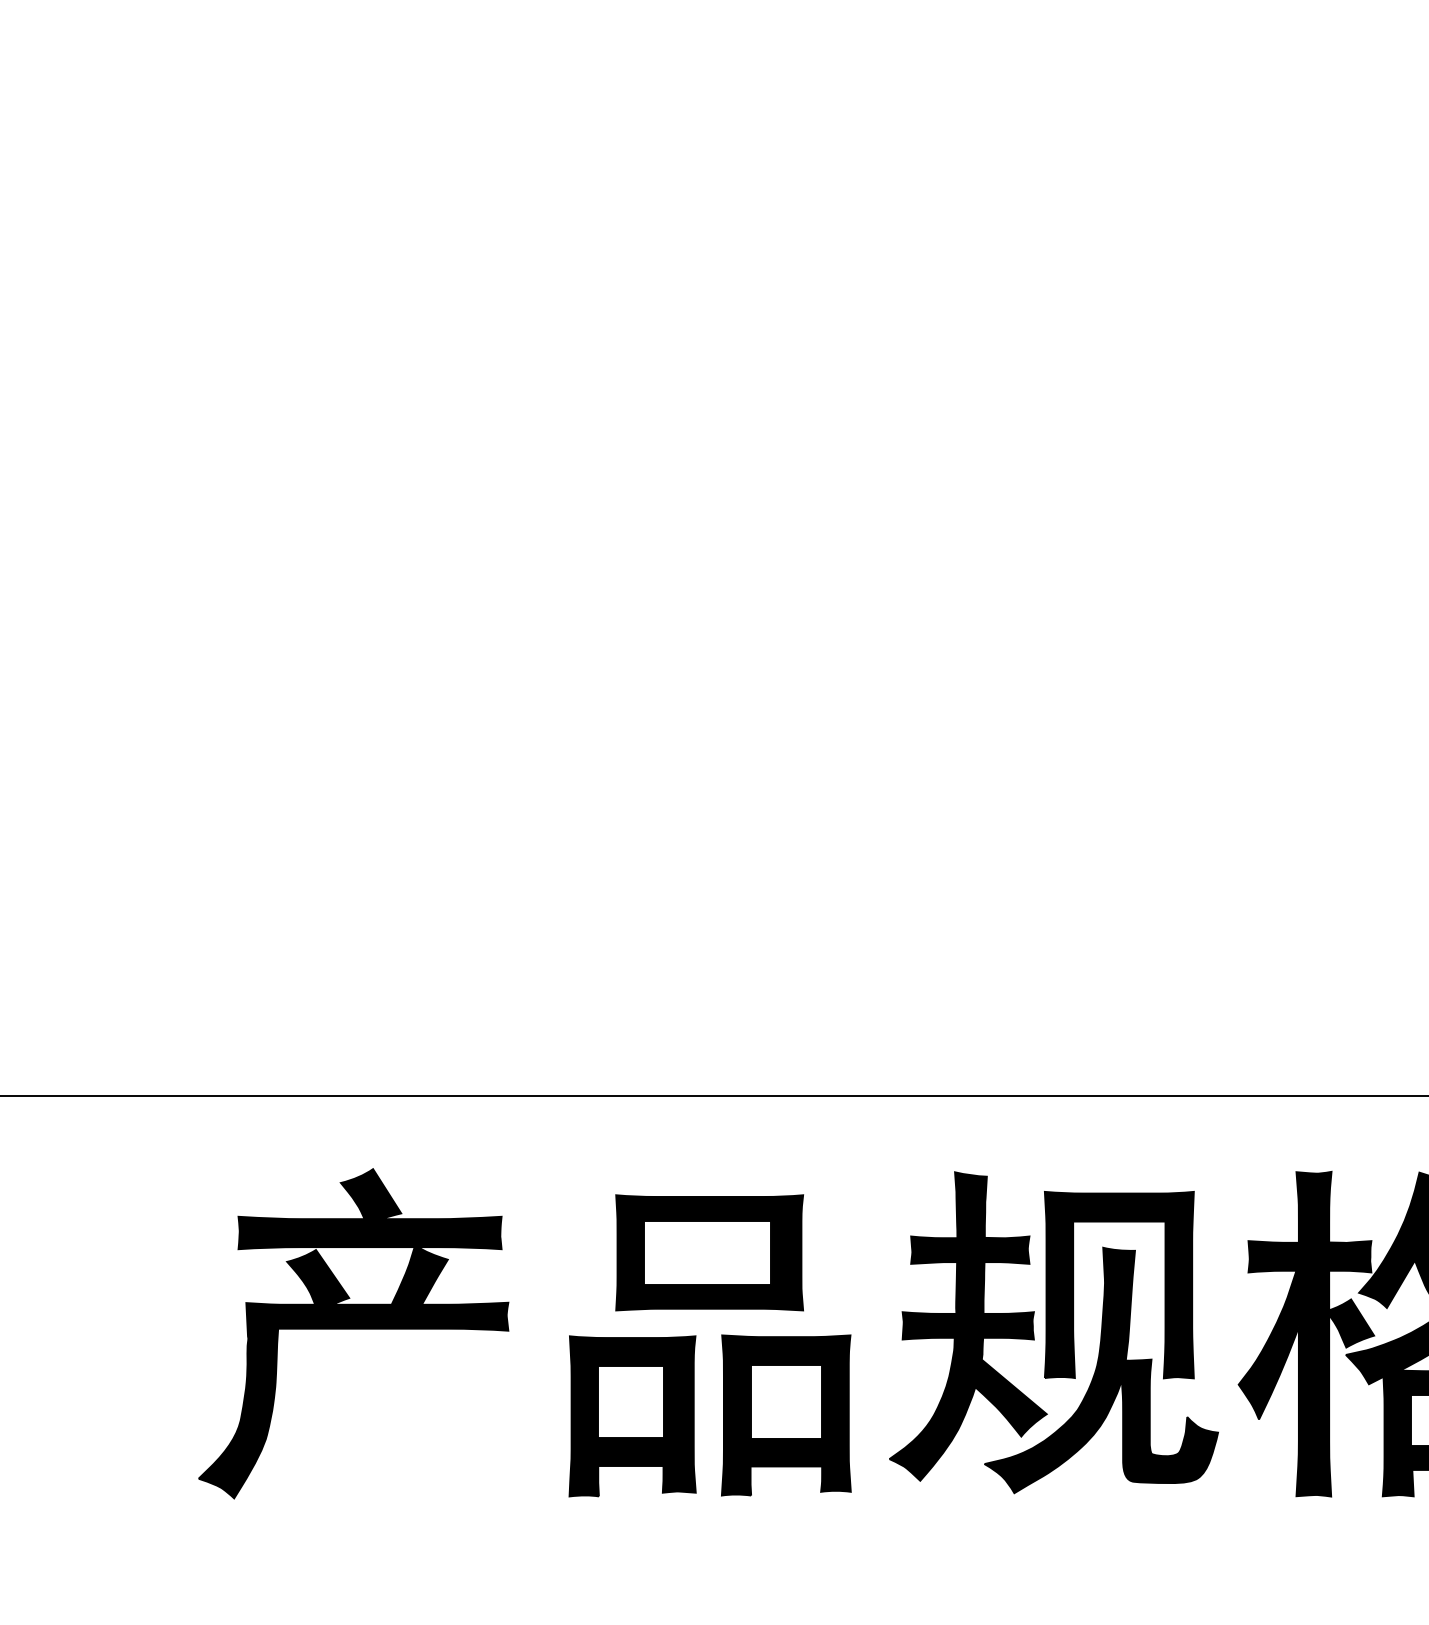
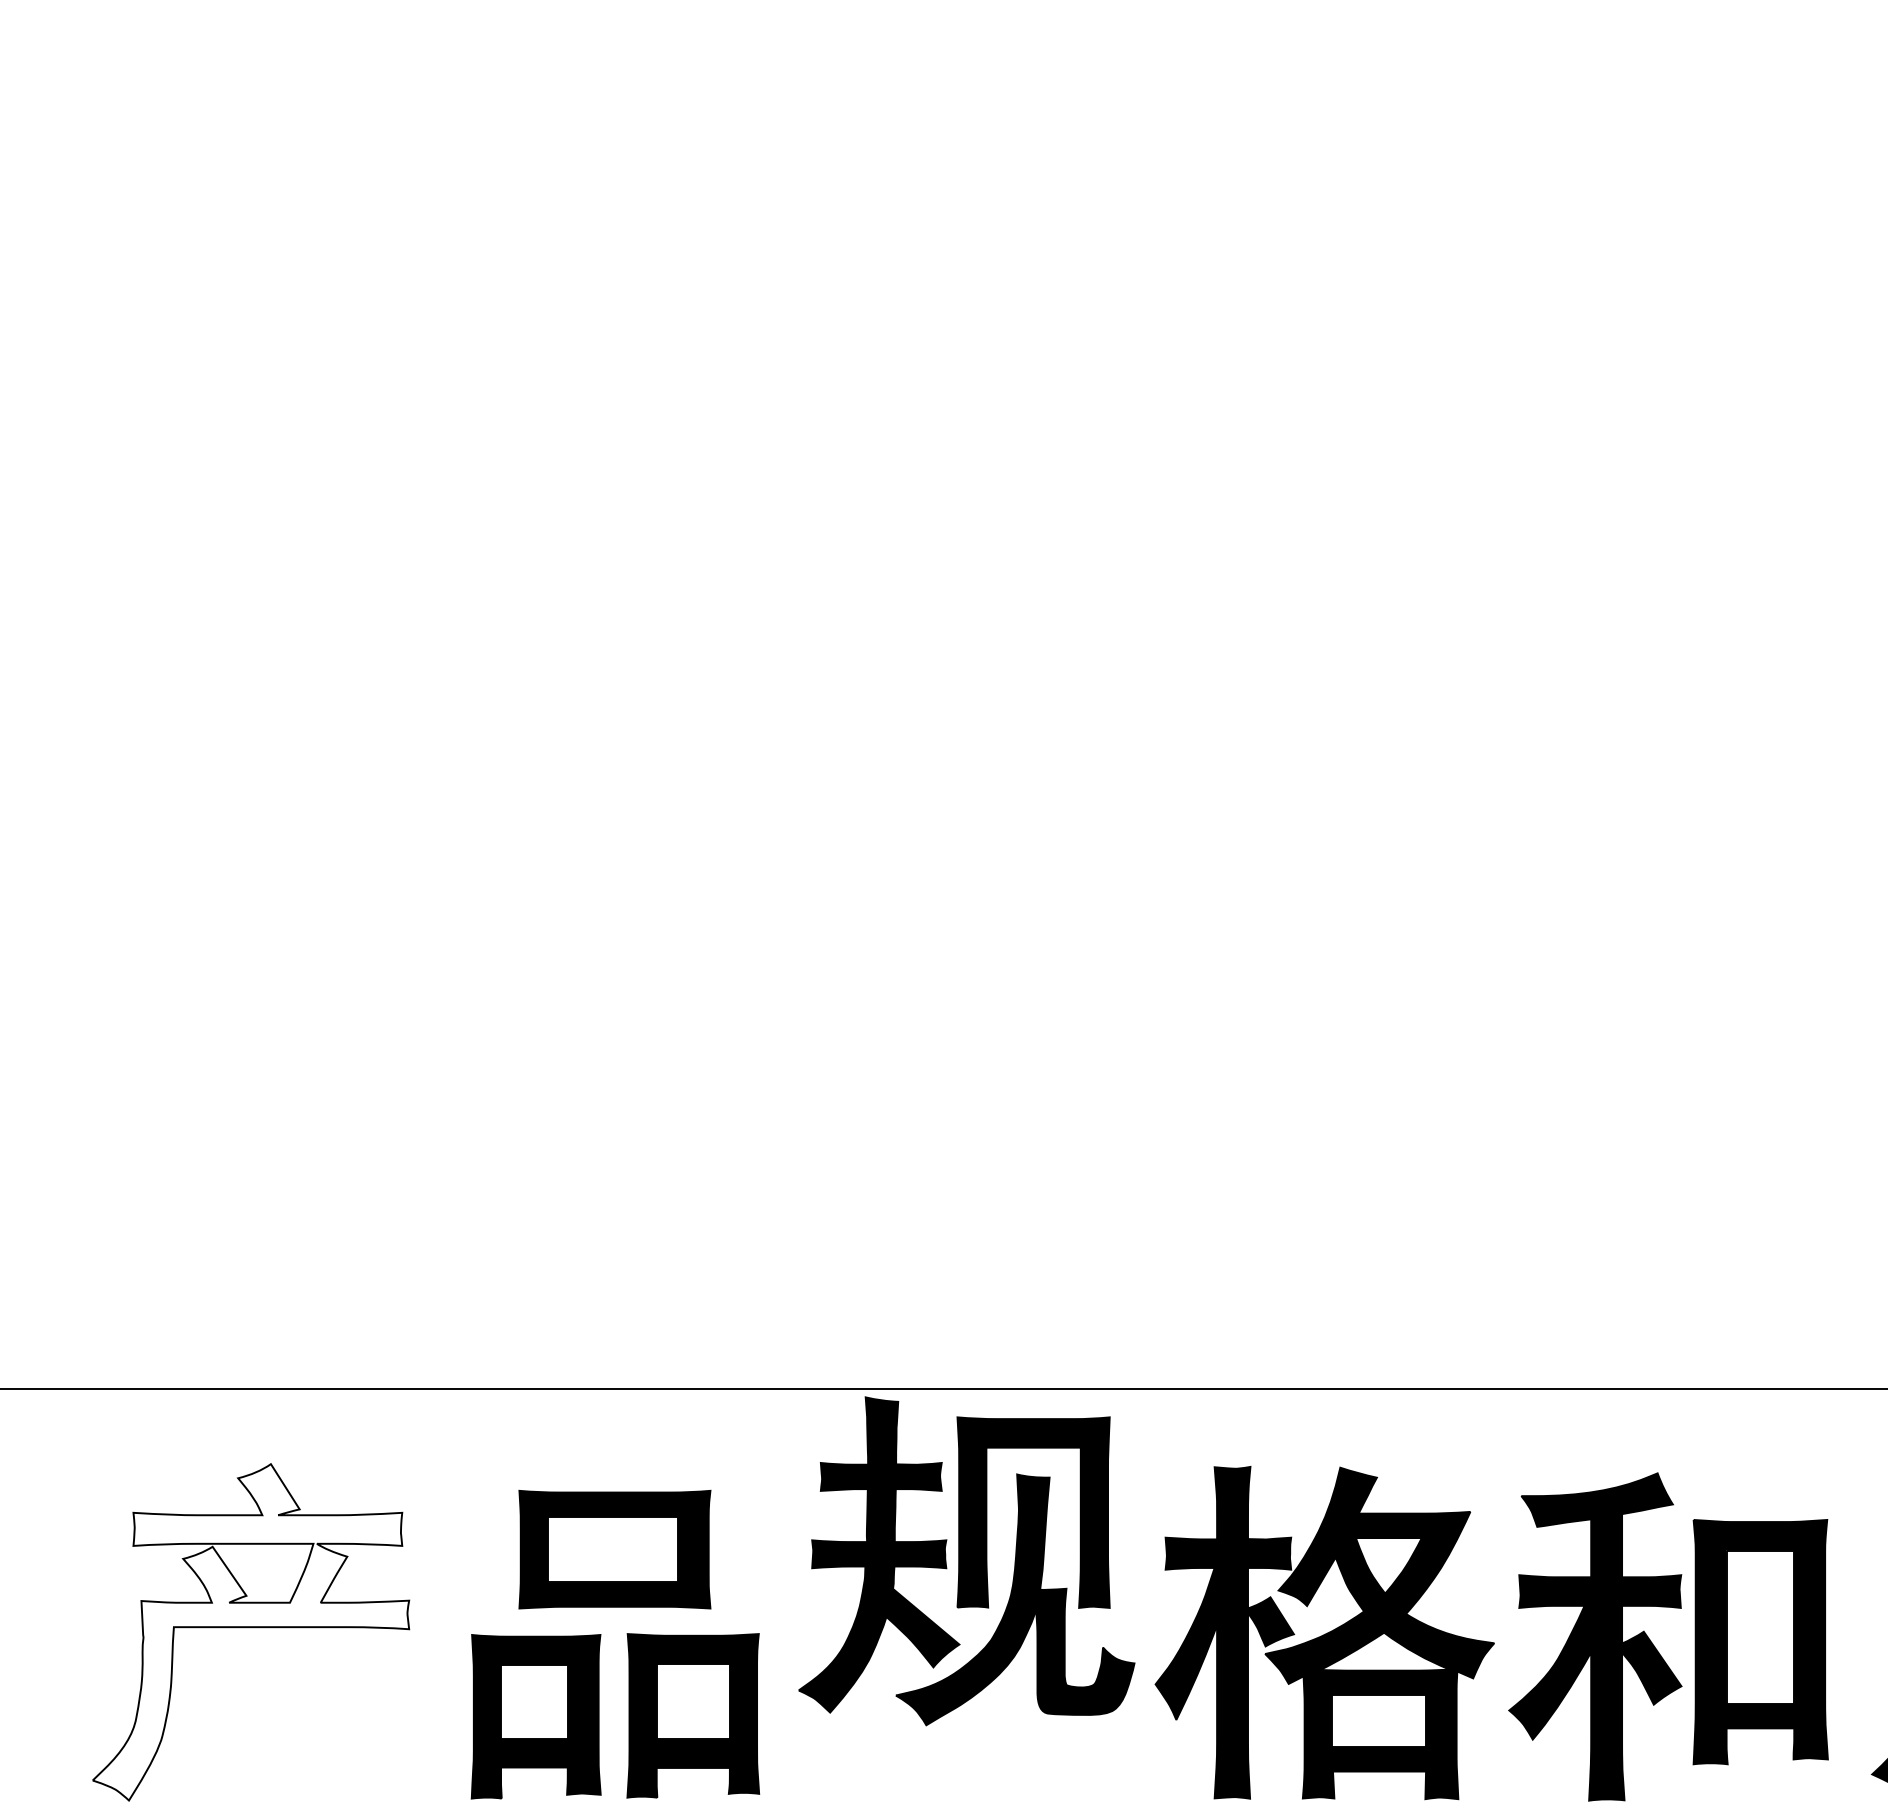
part: (1053, 1332) -> (966, 1561), moved
fill: (353, 1333) -> (250, 1632), removed

